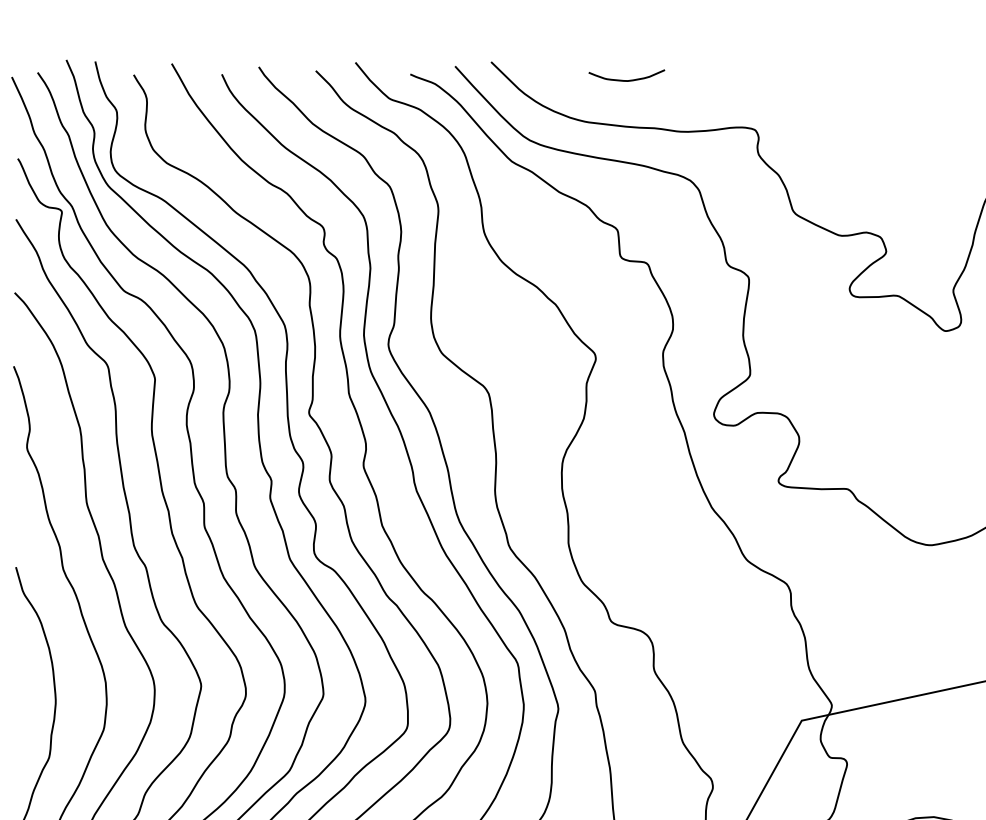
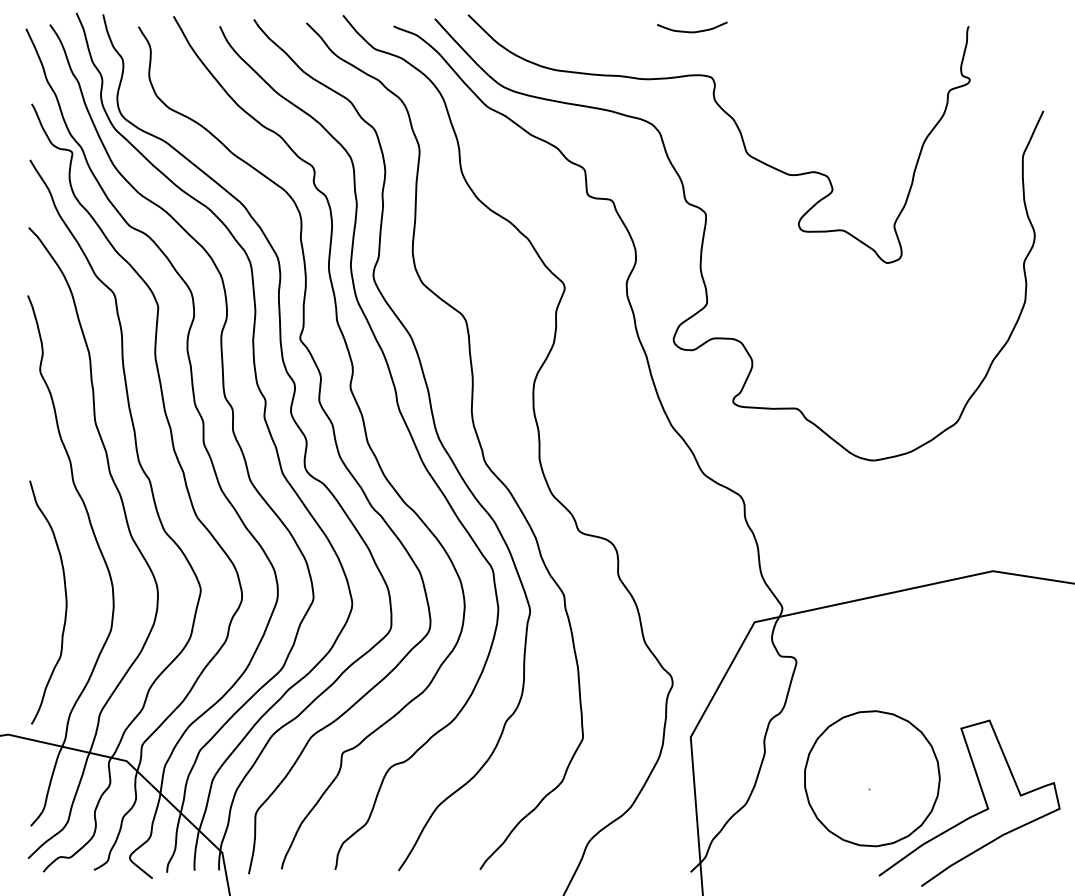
curve: (627, 80) -> (692, 31), moved

